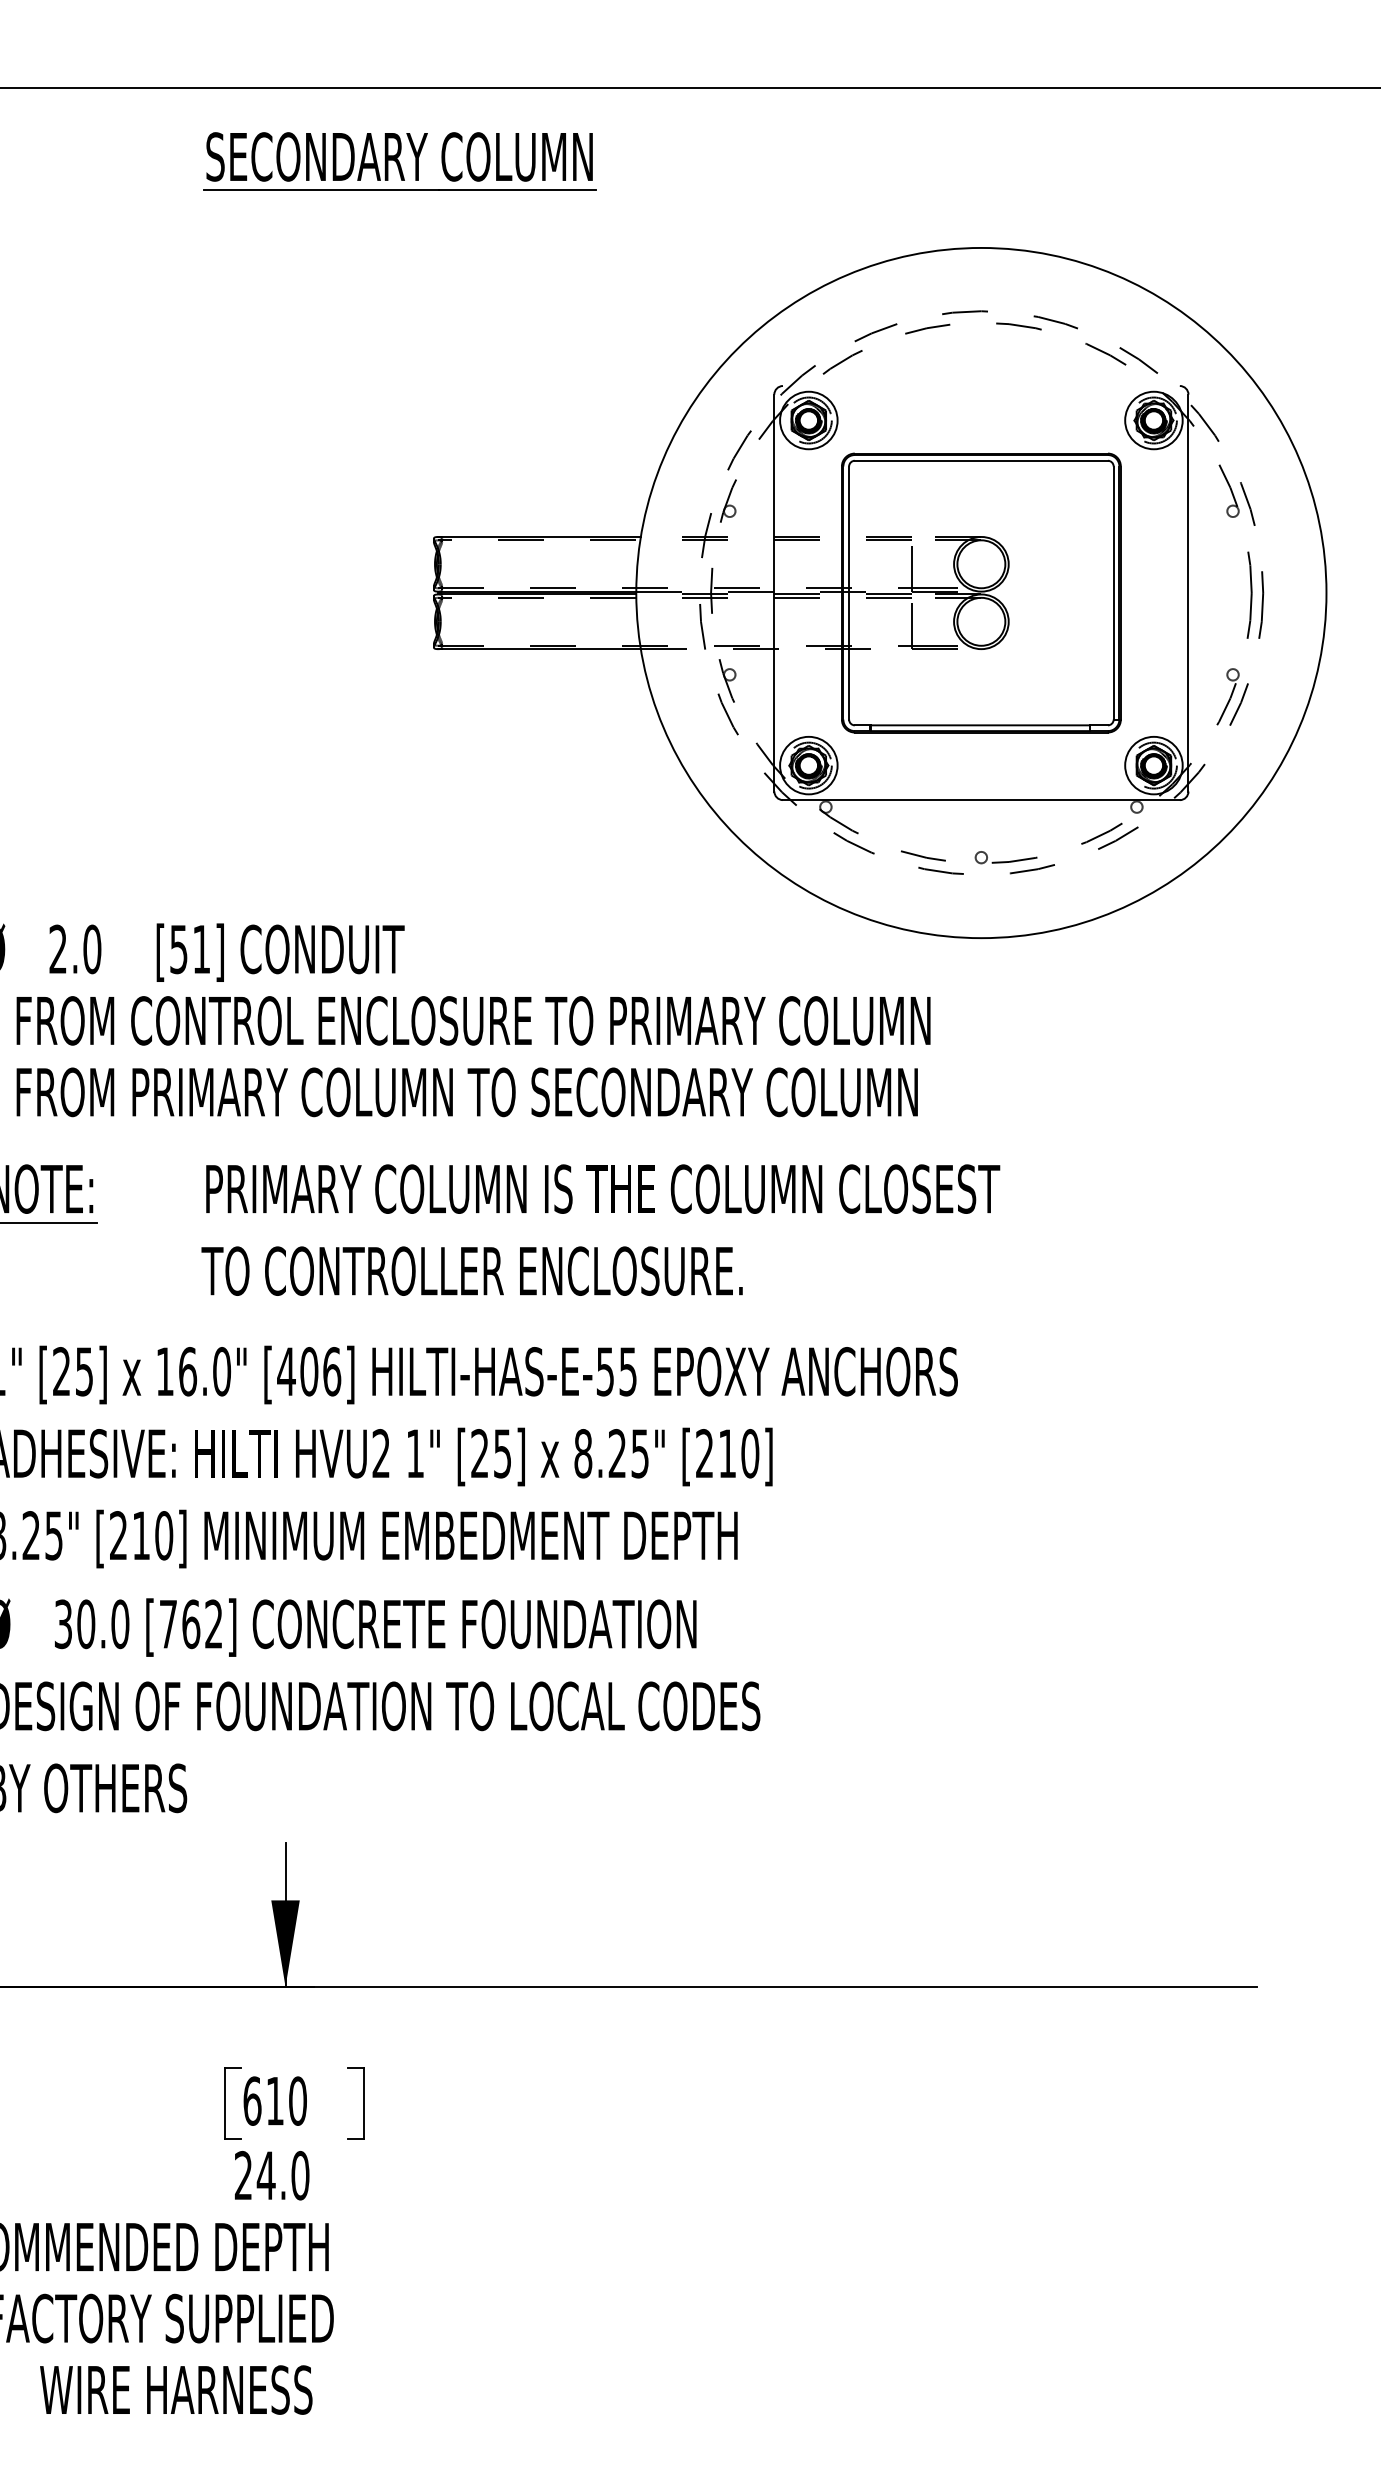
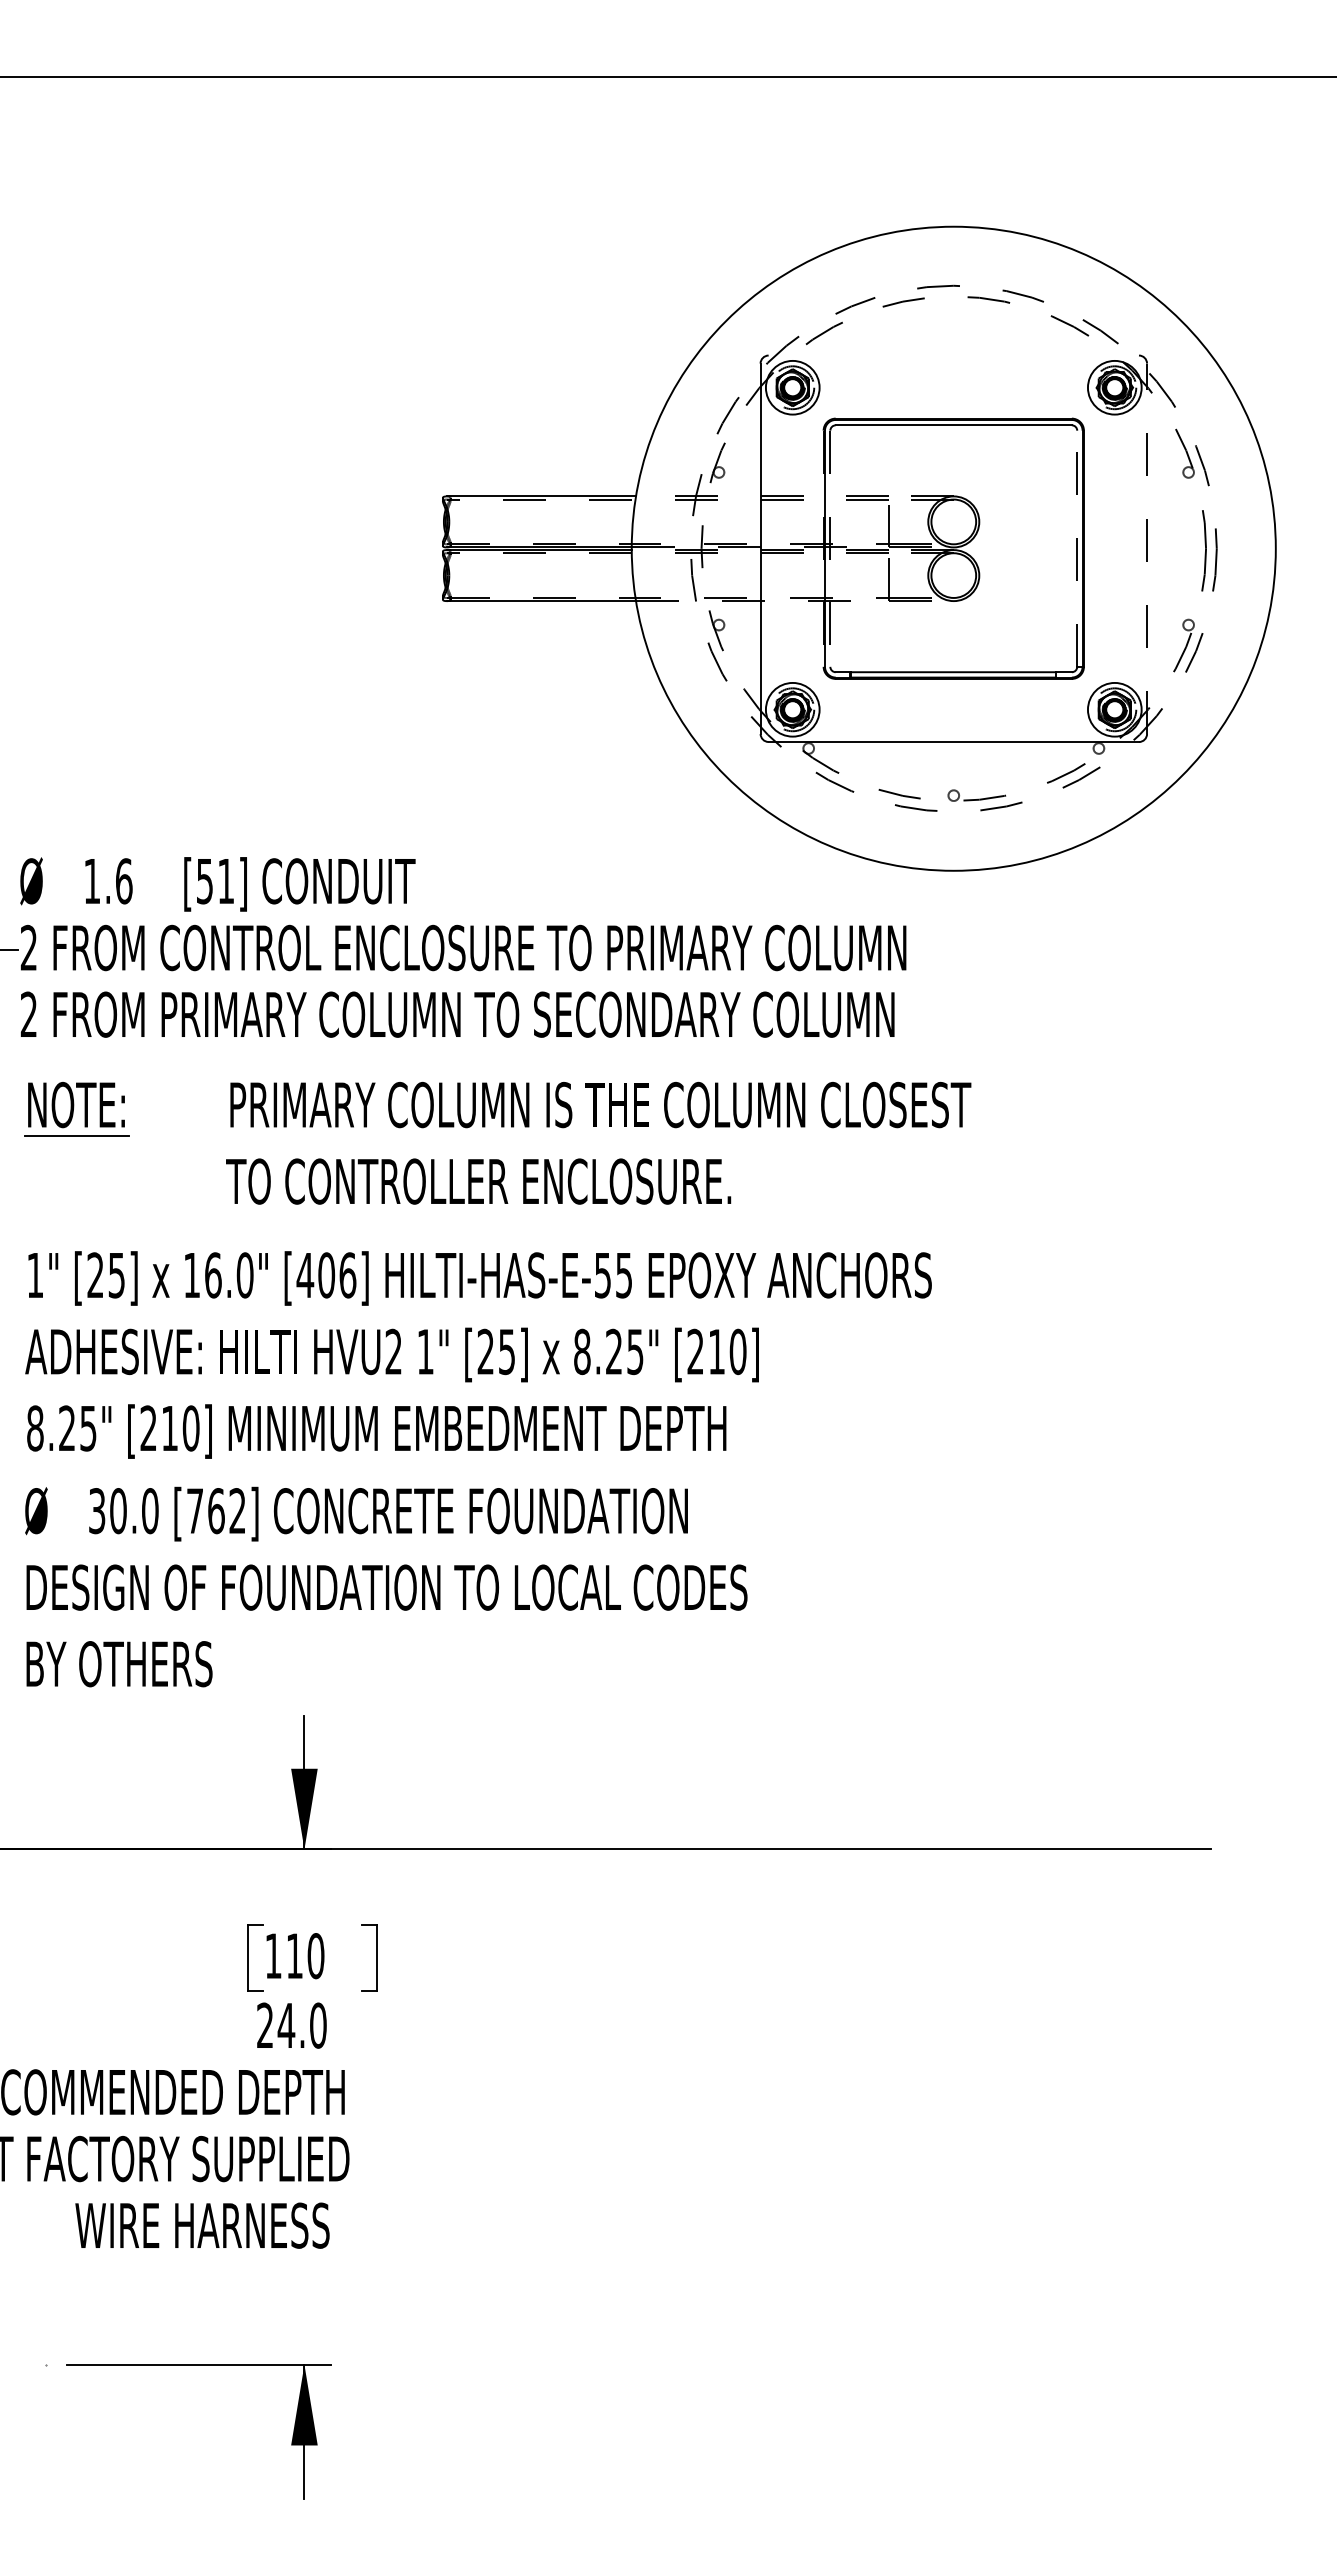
part: (399, 160) -> (410, 145), removed
line: (1113, 592) -> (1077, 548), solid -> dashed
line: (1188, 592) -> (1147, 548), solid -> dashed
line: (841, 593) -> (823, 549), solid -> dashed
line: (849, 593) -> (830, 549), solid -> dashed
text: (75, 949) -> (108, 881), 2.0 -> 1.6
text: (252, 2101) -> (273, 1956), 610 -> 110

